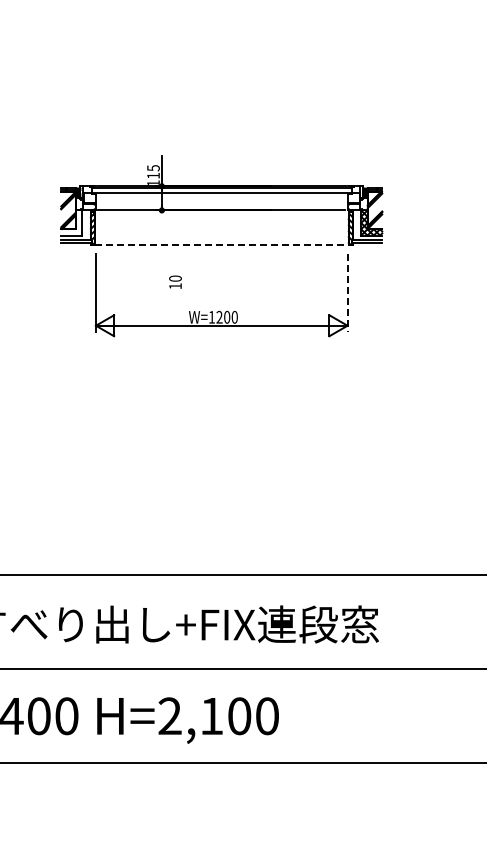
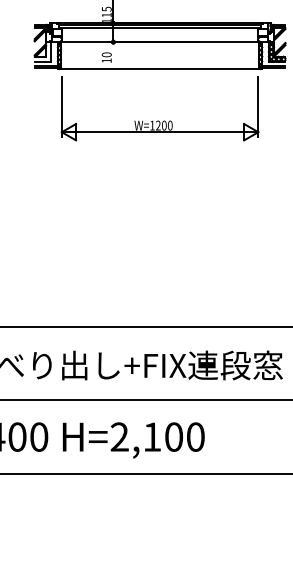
line: (221, 245) -> (159, 69), dashed -> solid
text: (175, 281) -> (106, 57), moved
line: (347, 293) -> (258, 107), dashed -> solid

